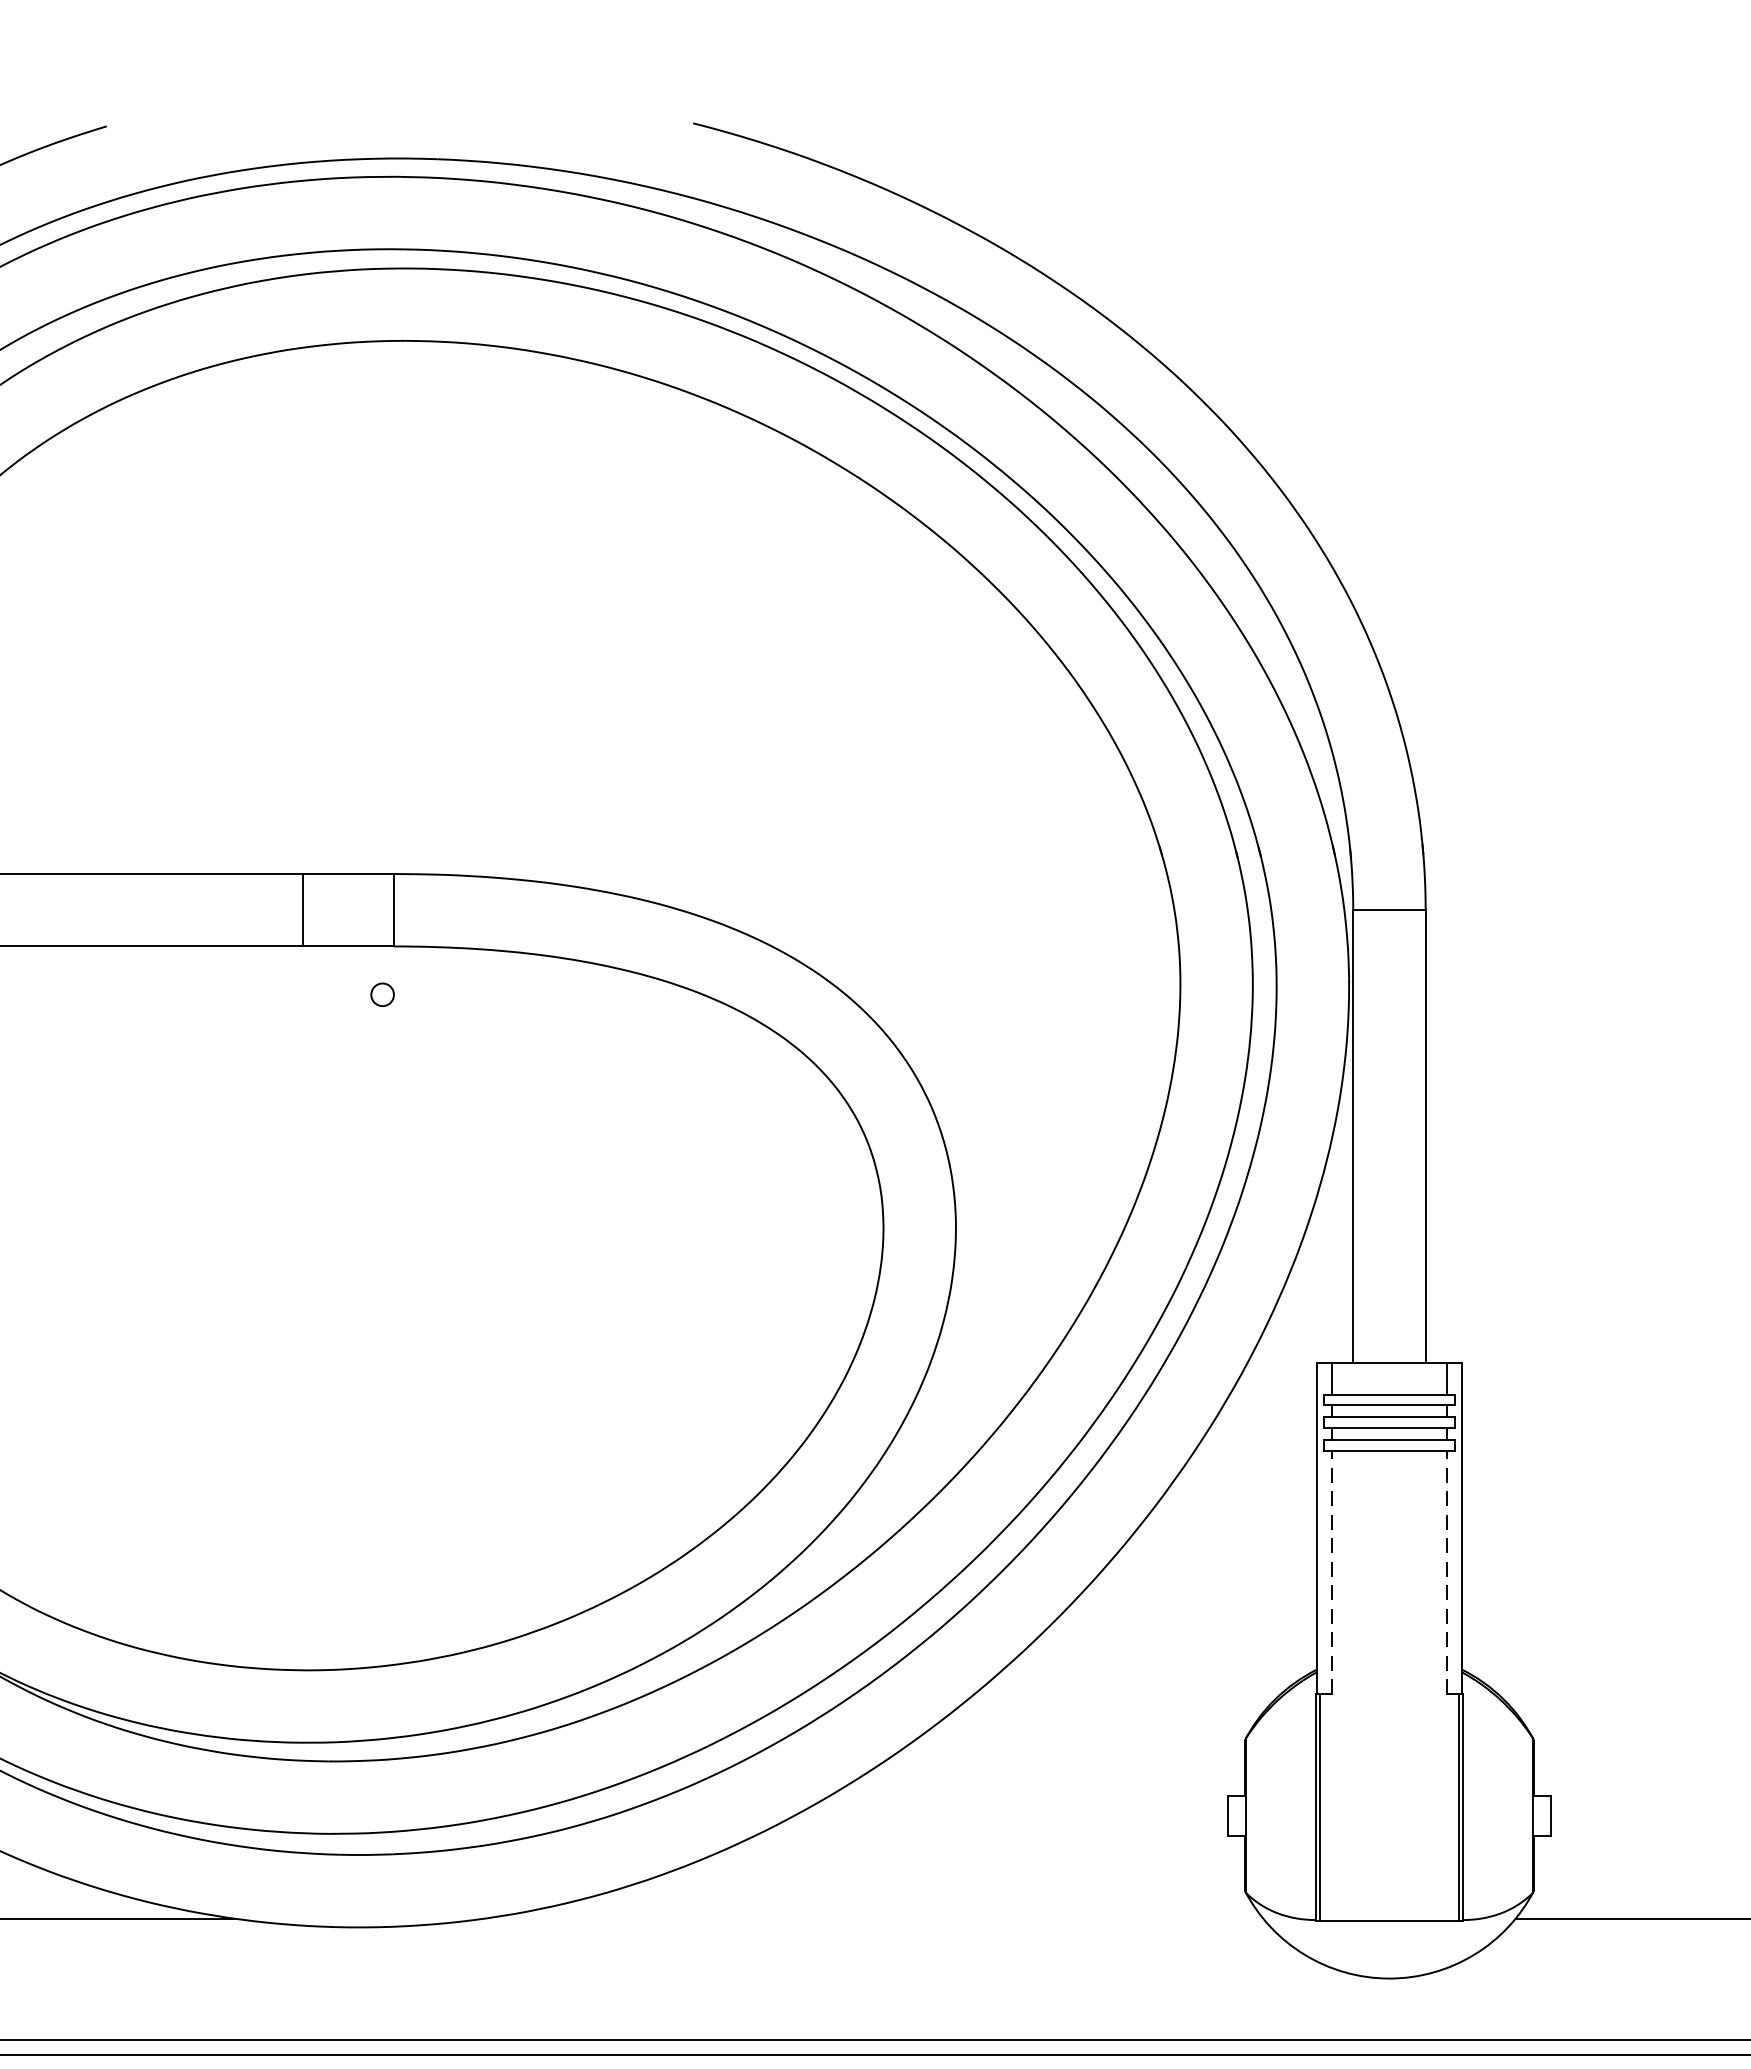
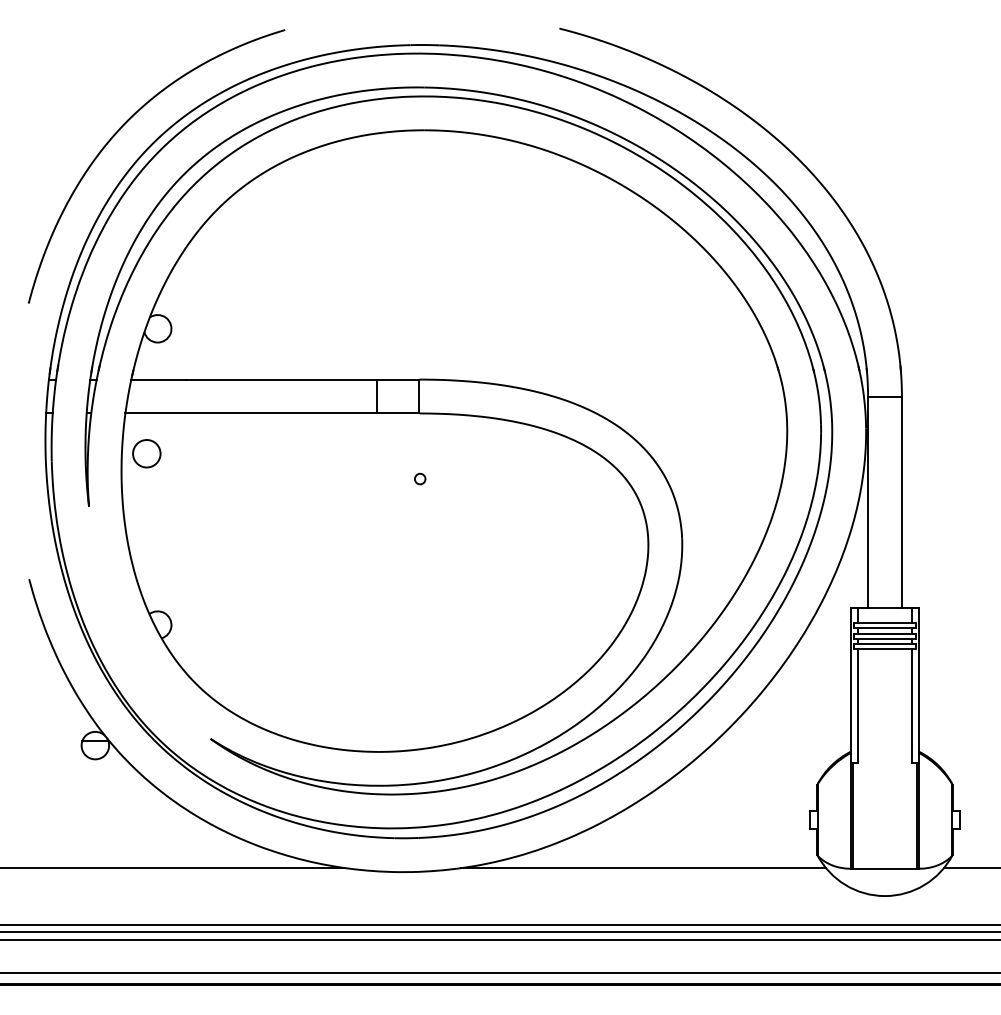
circle: (383, 993) -> (420, 478), moved
line: (1332, 1573) -> (858, 706), dashed -> solid
line: (1446, 1573) -> (911, 706), dashed -> solid
line: (872, 1919) -> (643, 868), added

